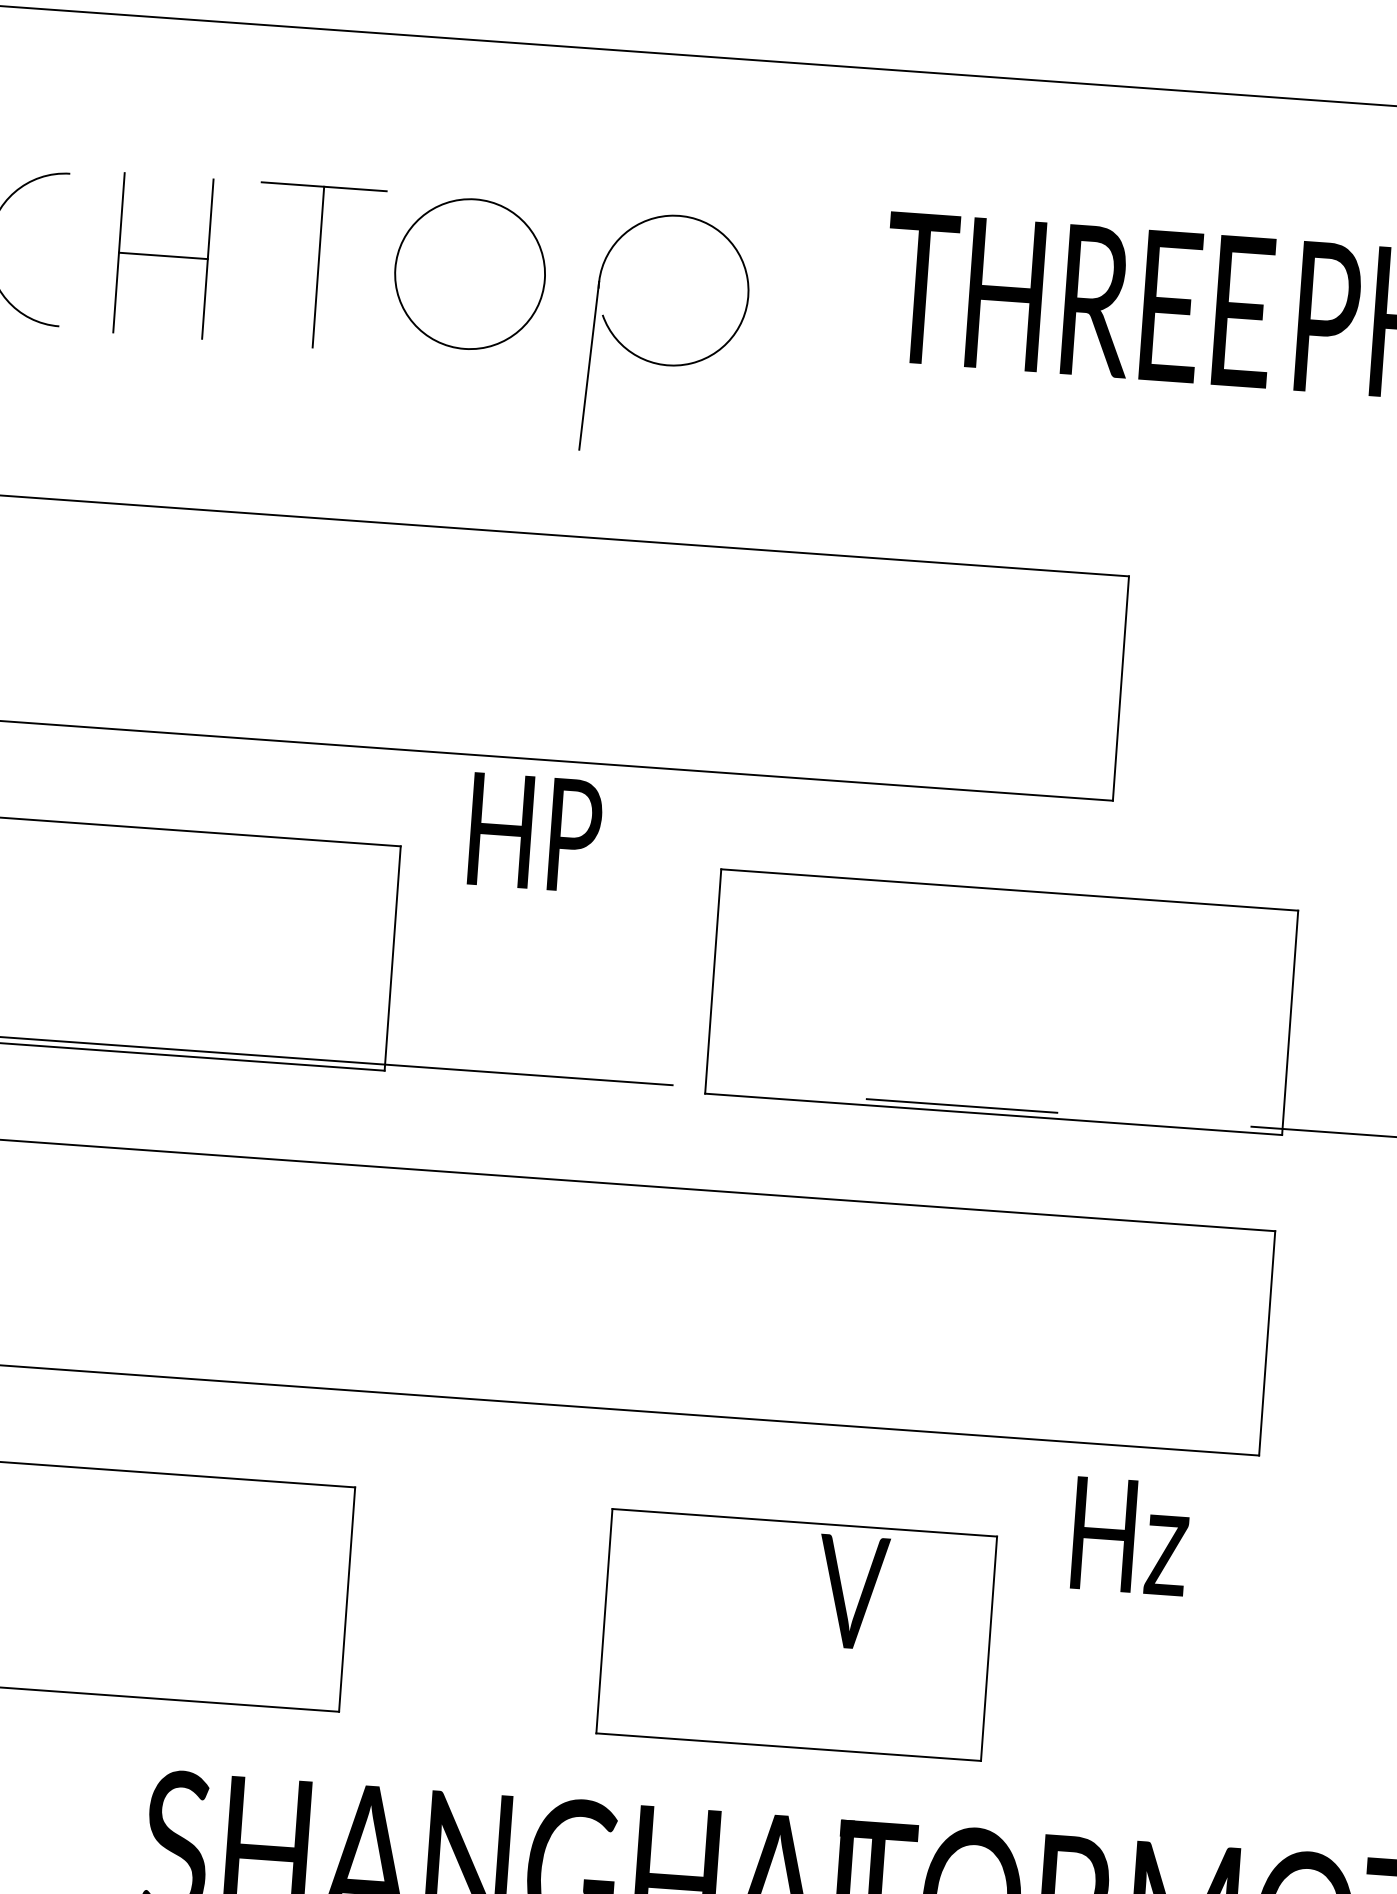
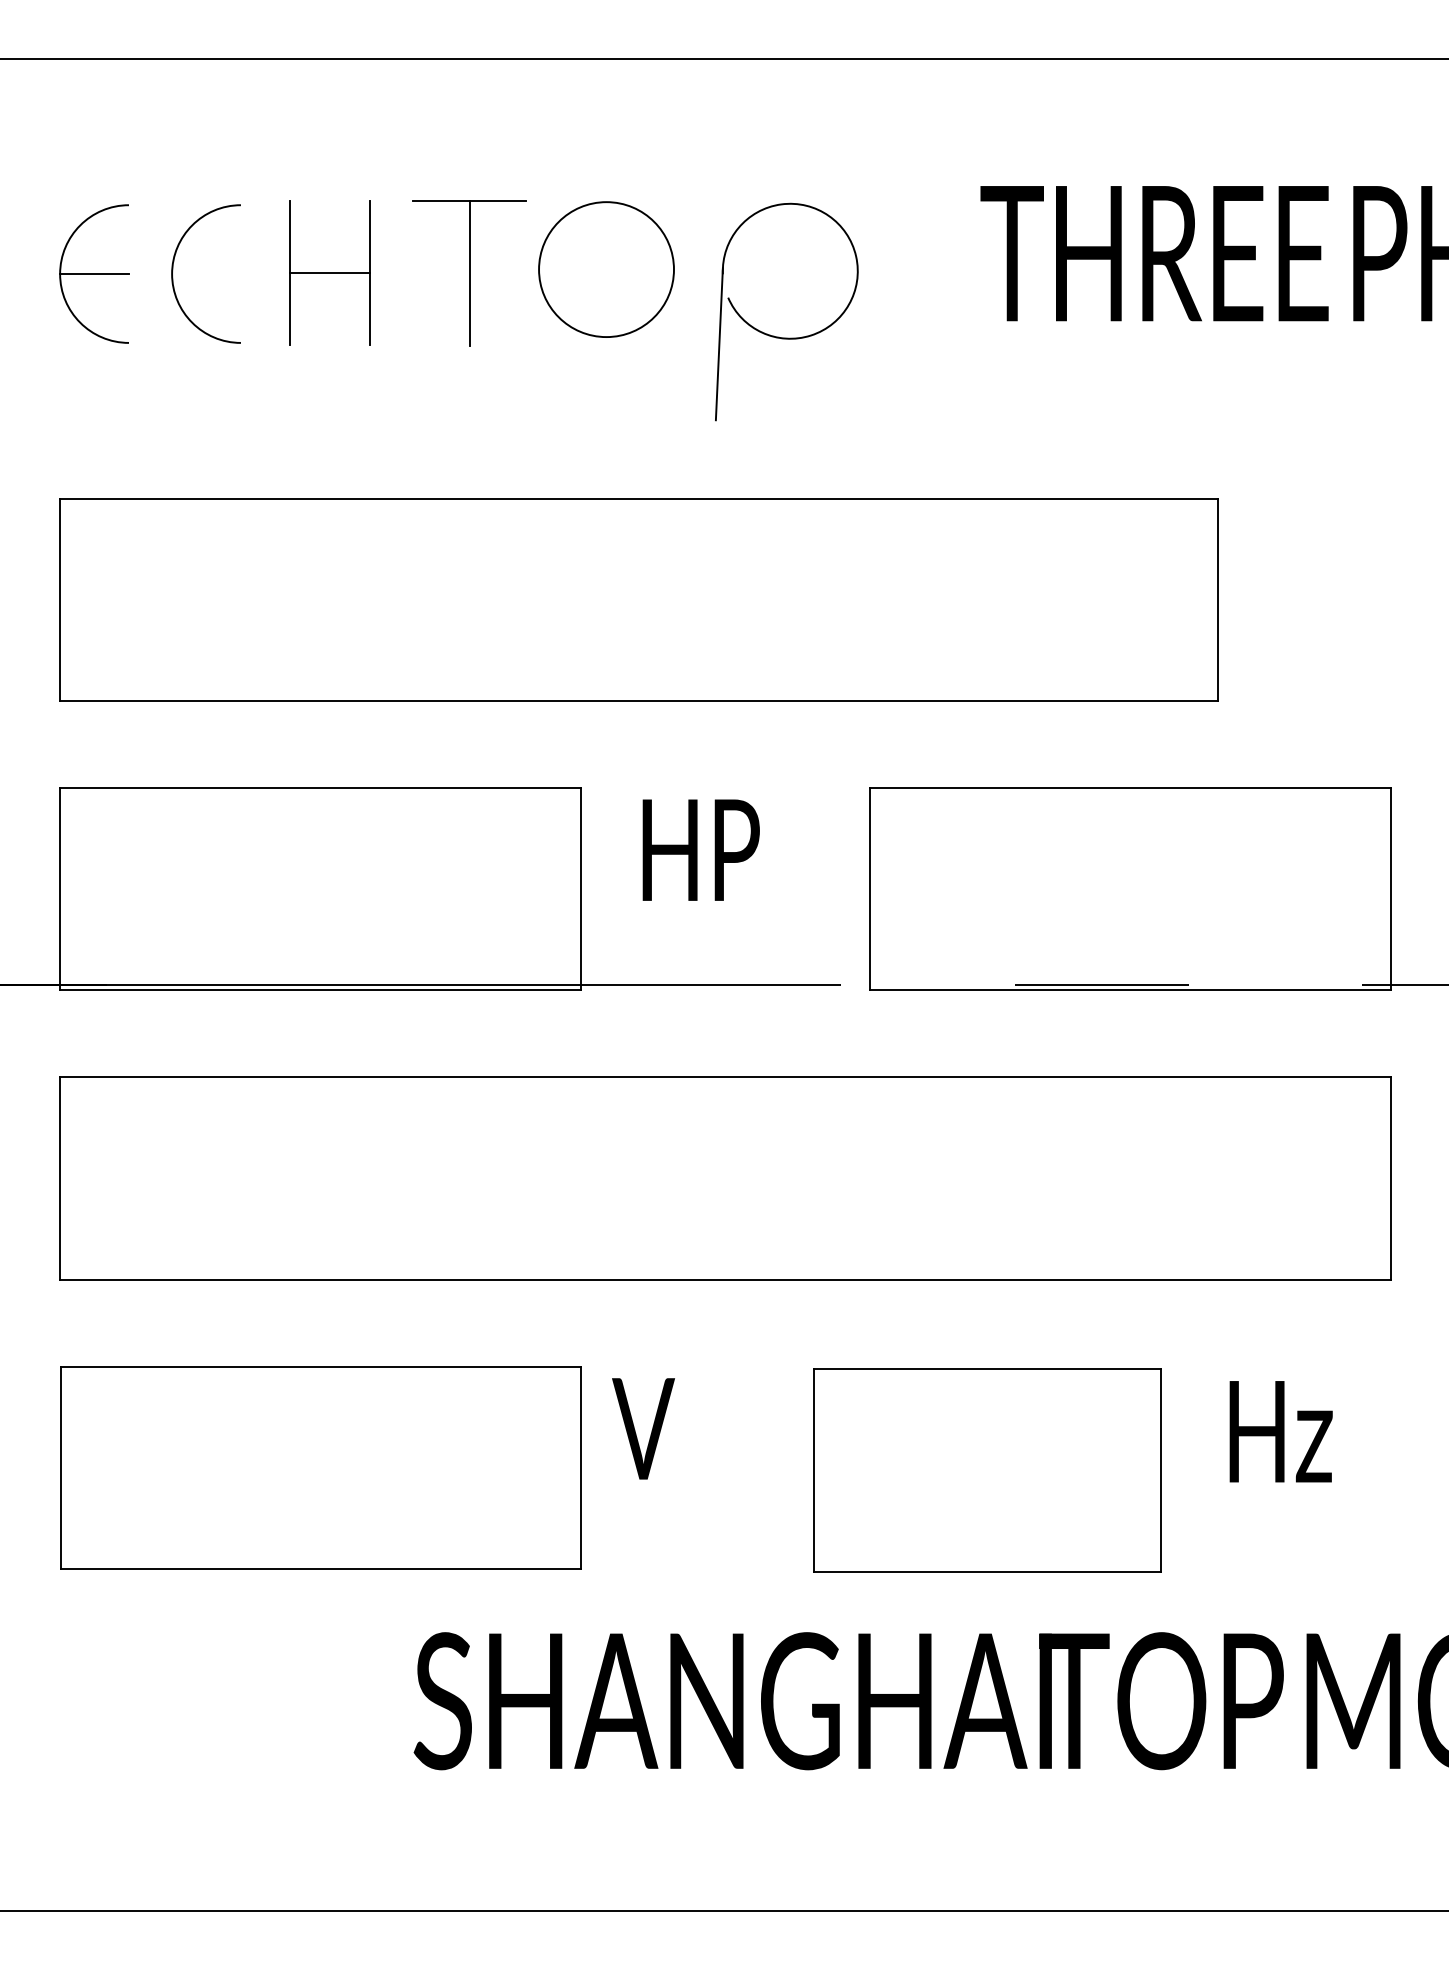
text: (534, 832) -> (700, 849), moved
text: (1130, 1536) -> (1280, 1431), moved
text: (852, 1591) -> (643, 1428), moved

